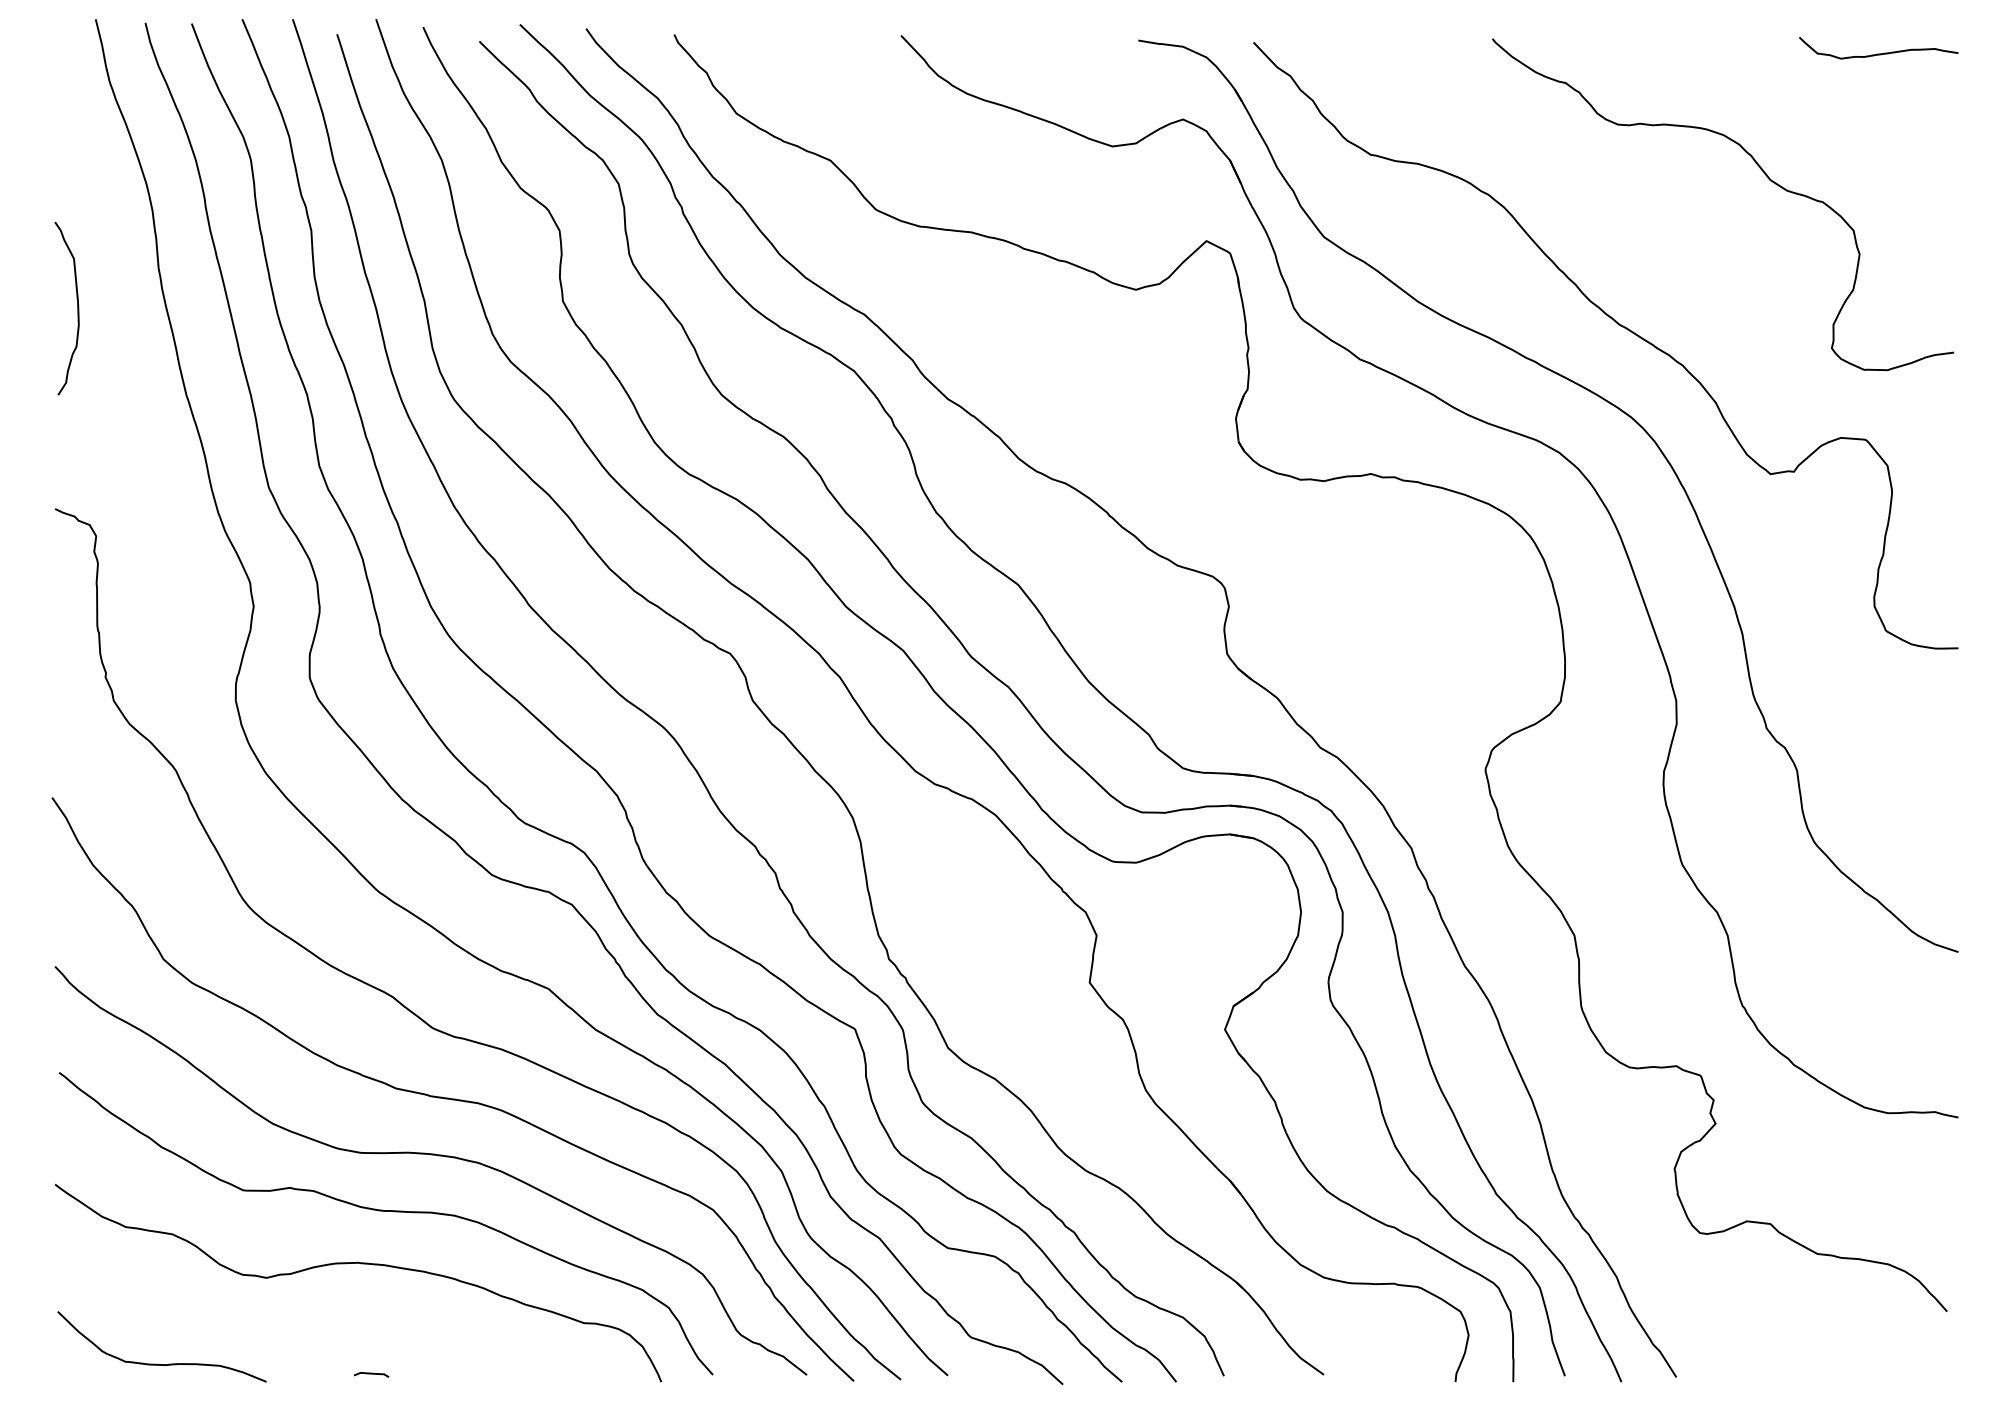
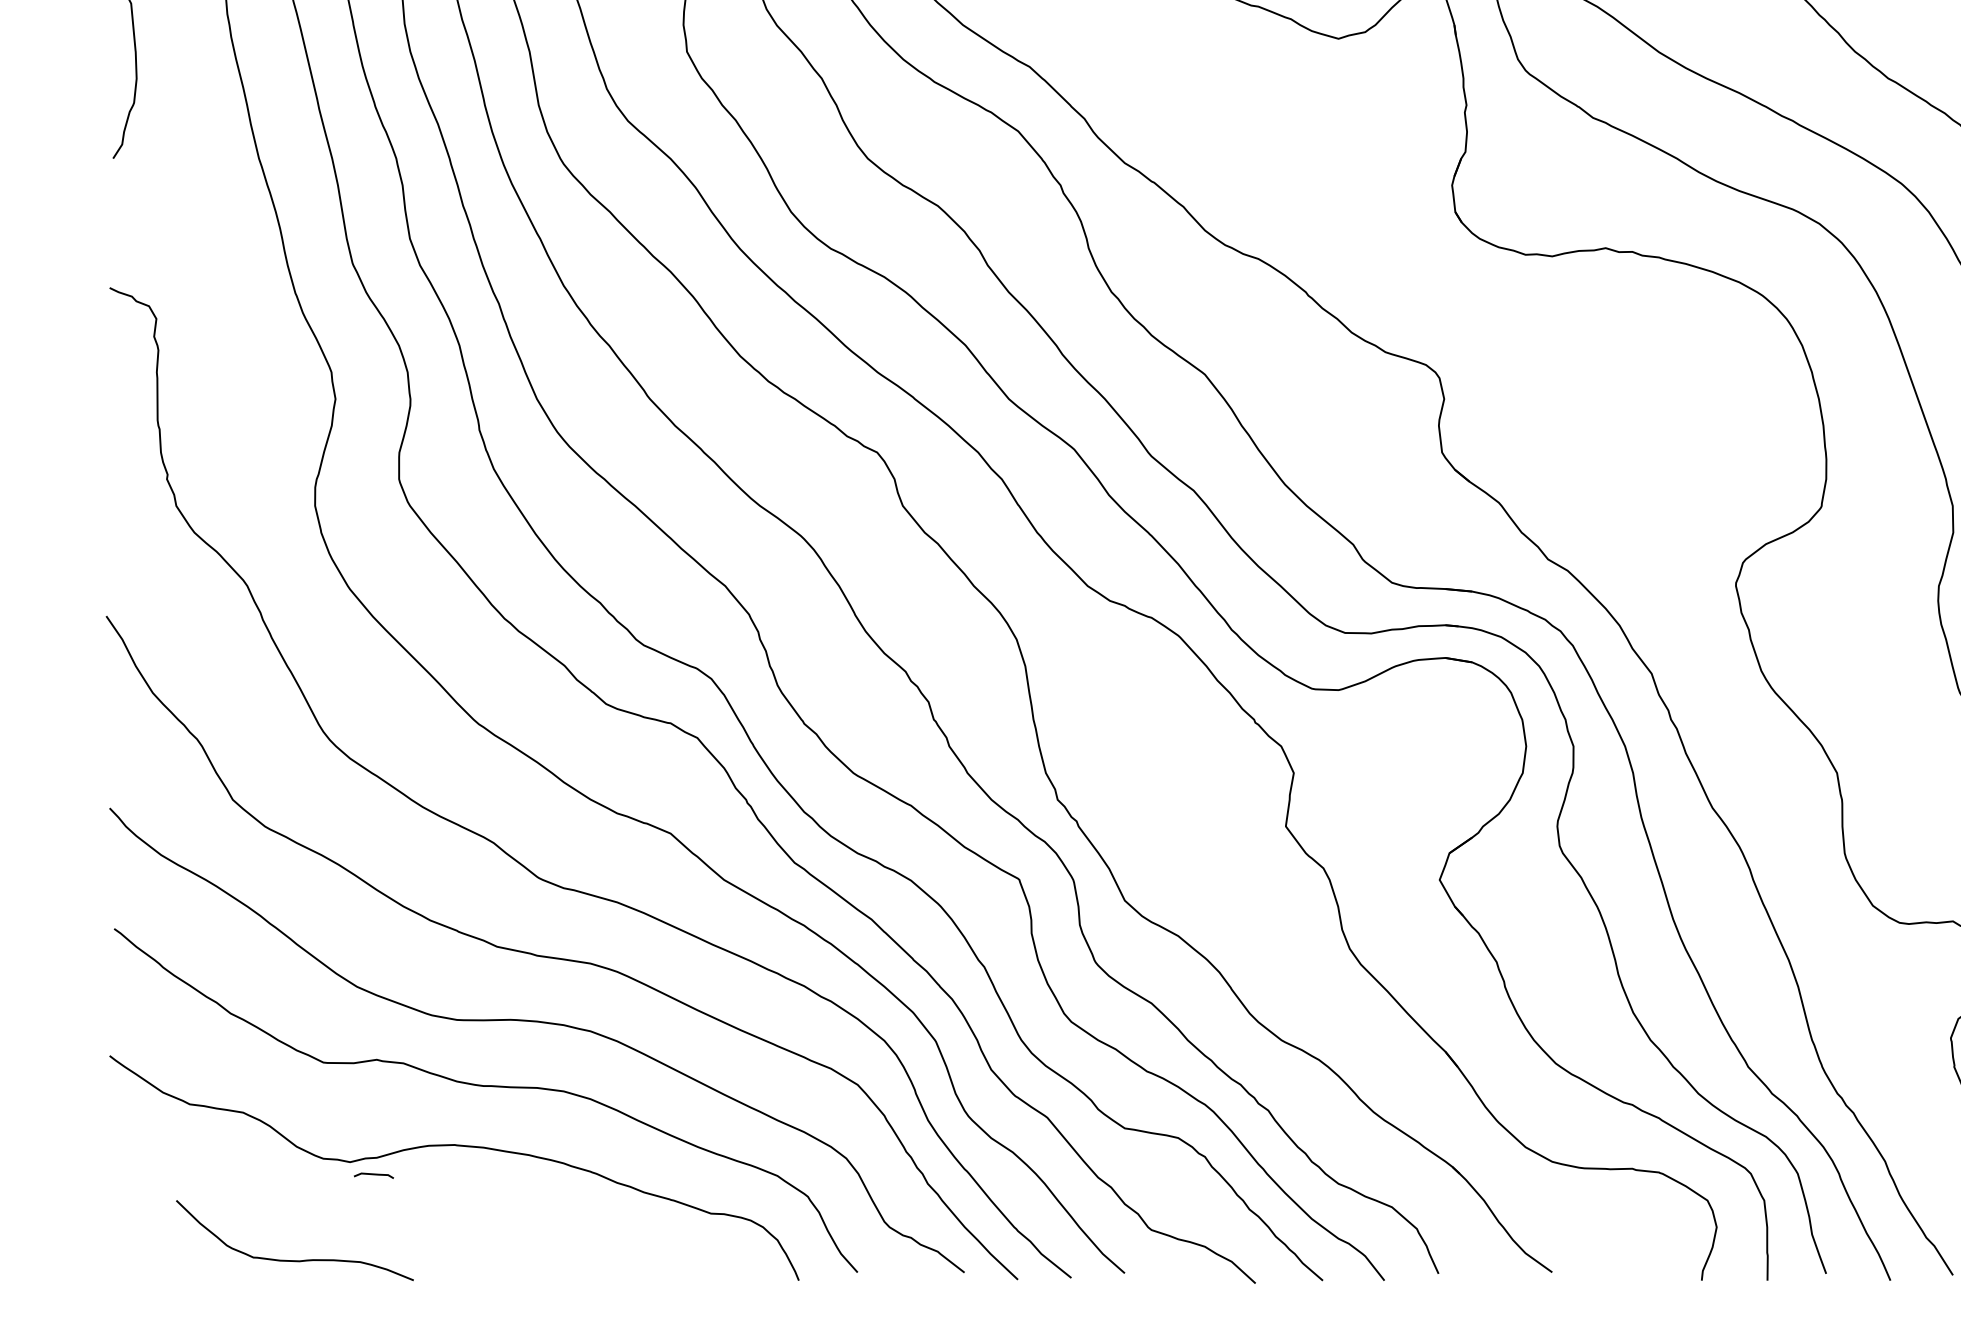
curve: (157, 1363) -> (289, 1259), moved
line: (371, 1374) -> (373, 1175), moved

